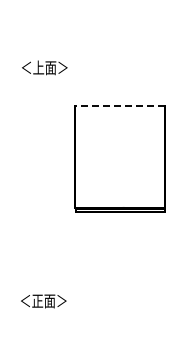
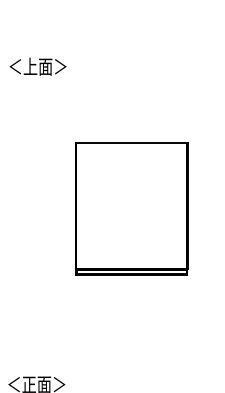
text: (44, 67) -> (37, 66), moved
line: (120, 106) -> (132, 143), dashed -> solid

